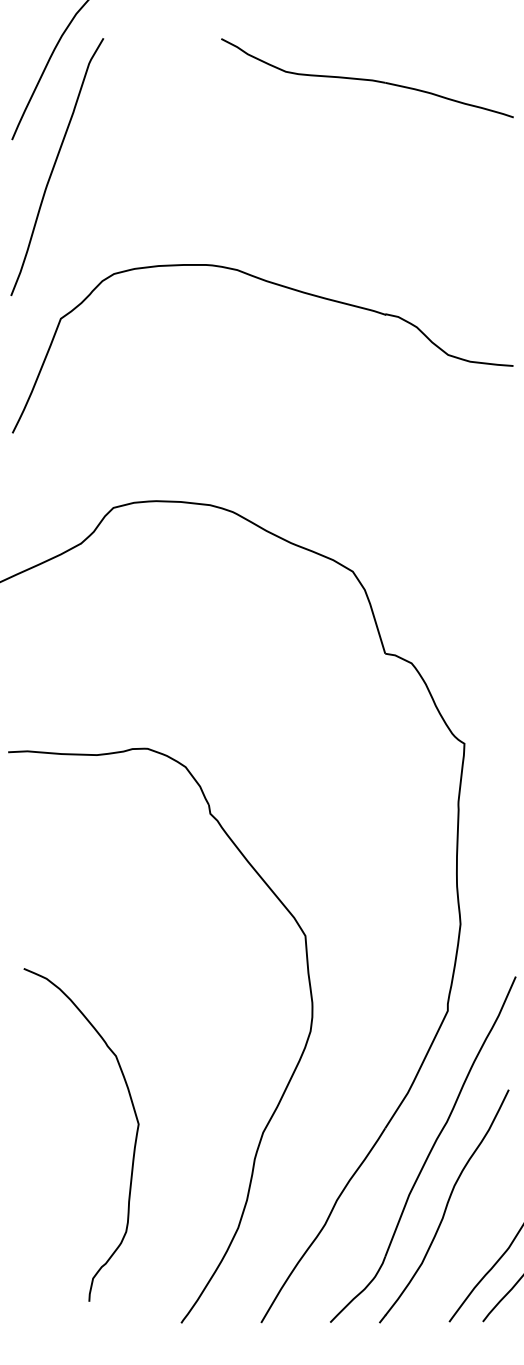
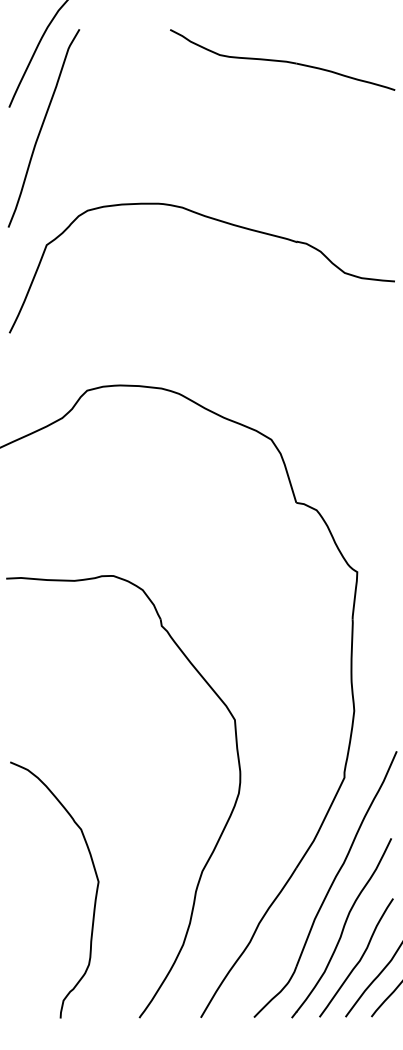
curve: (134, 1139) -> (95, 893), moved
curve: (467, 1247) -> (359, 959), added

